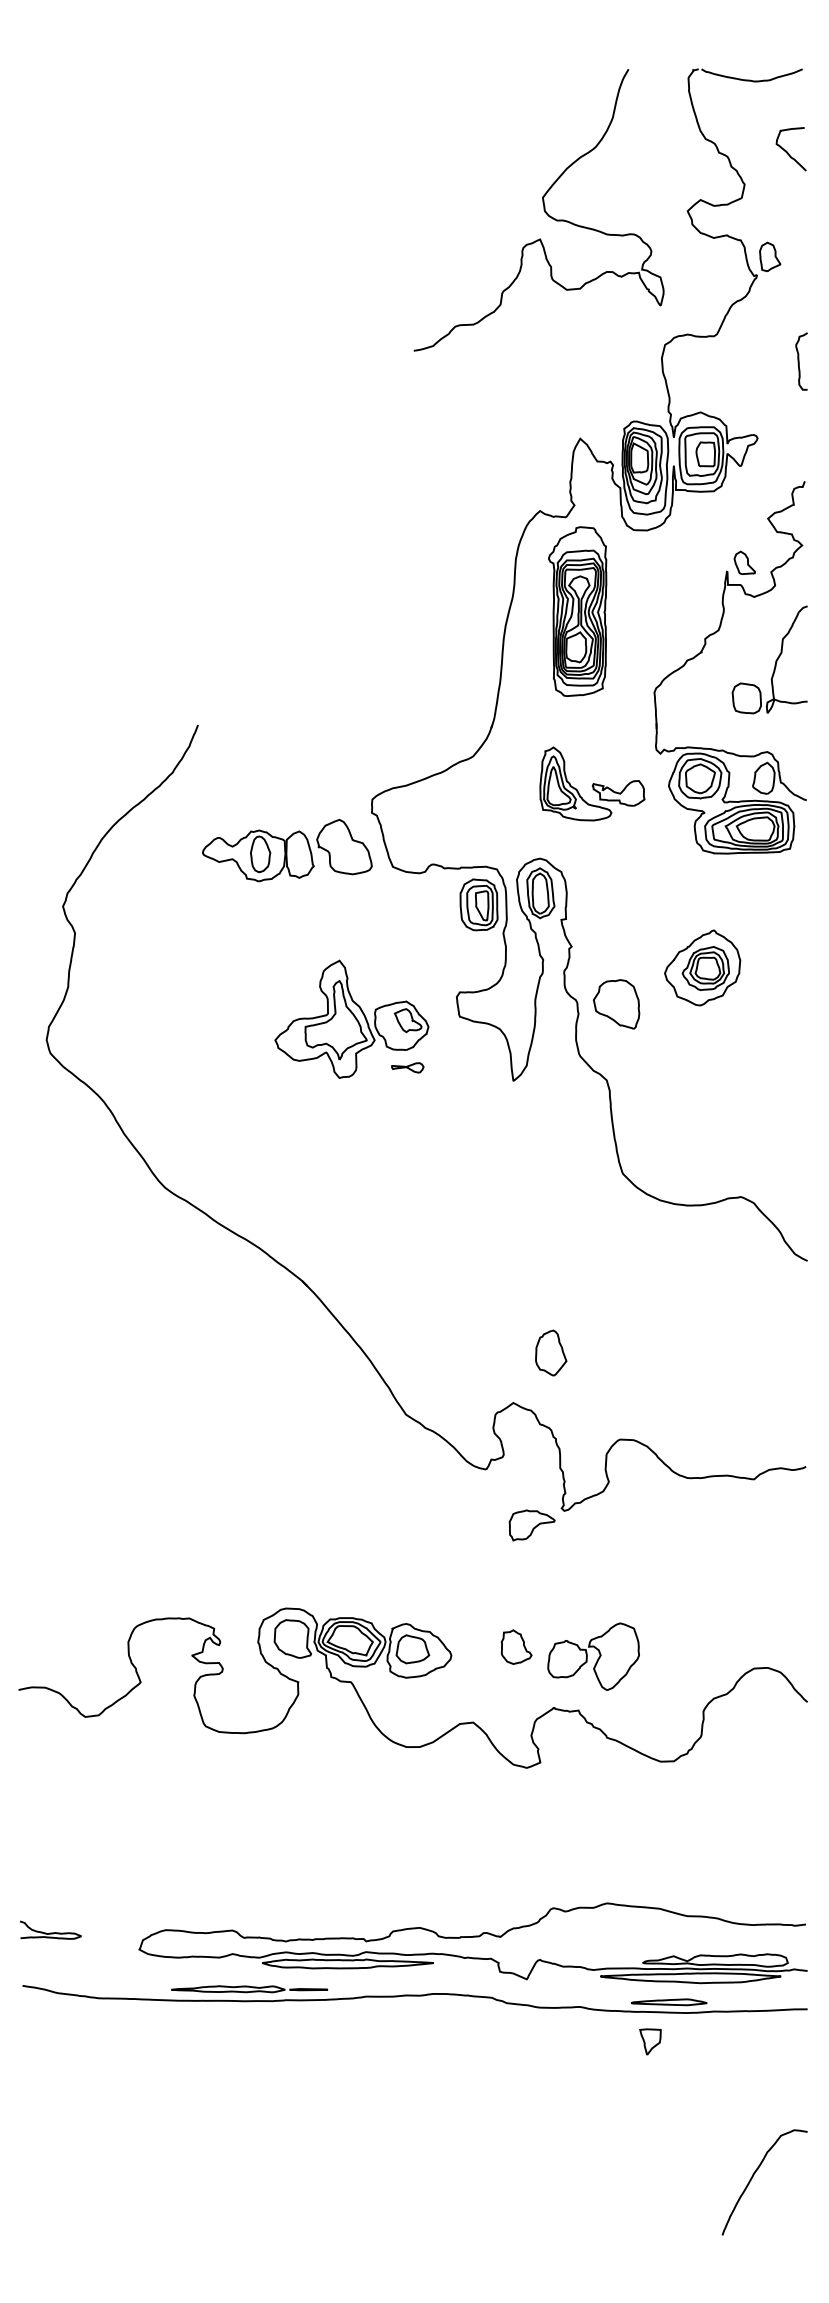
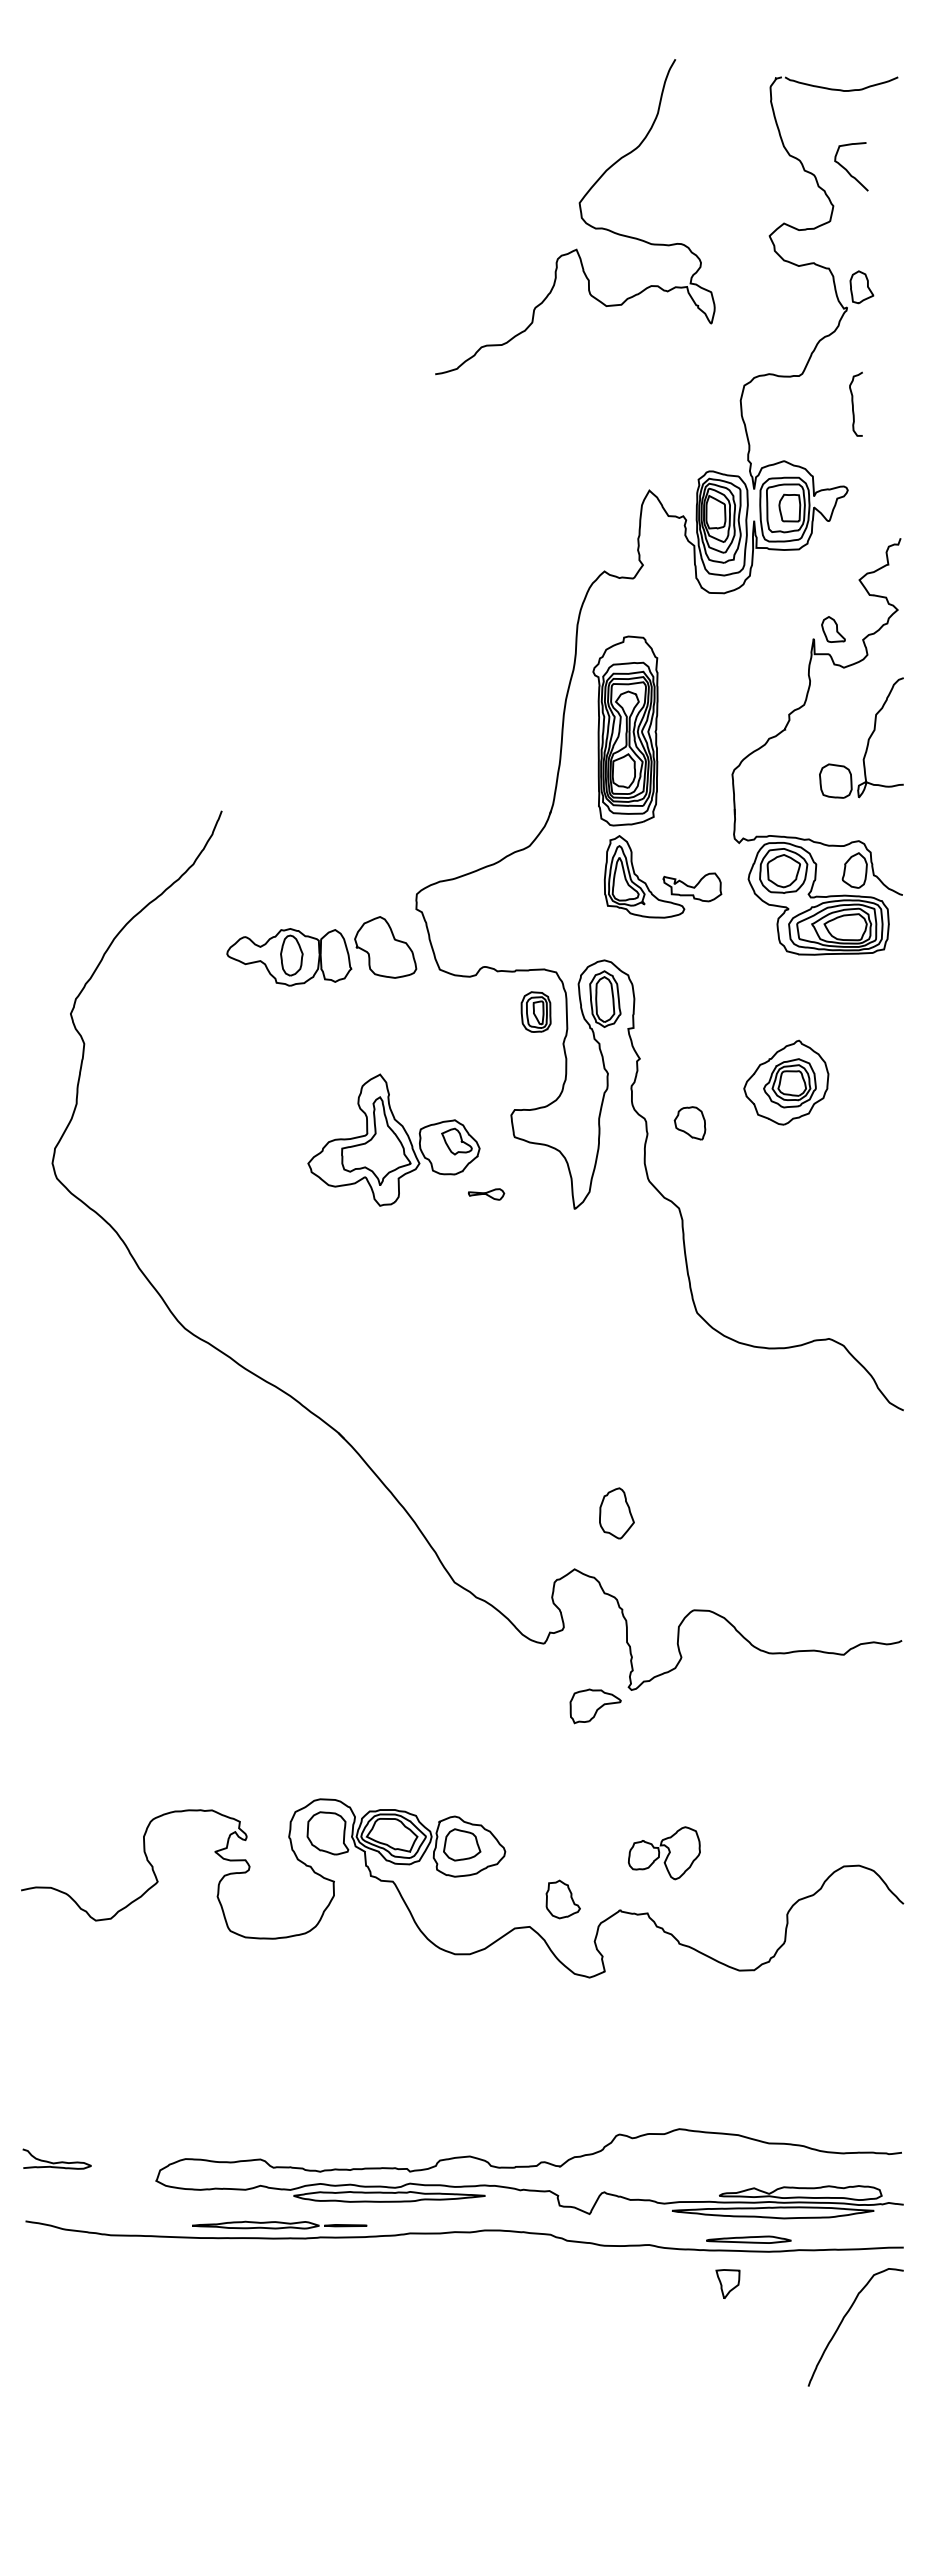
curve: (787, 151) -> (847, 169), moved
curve: (543, 210) -> (580, 217), moved
curve: (799, 360) -> (853, 403), moved
part: (577, 611) -> (625, 730), moved
part: (478, 904) -> (535, 1011), size x0.7
part: (616, 1004) -> (689, 1123), size x0.6
part: (407, 1067) -> (486, 1194), moved
part: (515, 1647) -> (562, 1899), moved
part: (593, 1657) -> (664, 1853), size x0.7
curve: (753, 2176) -> (843, 2320), moved

